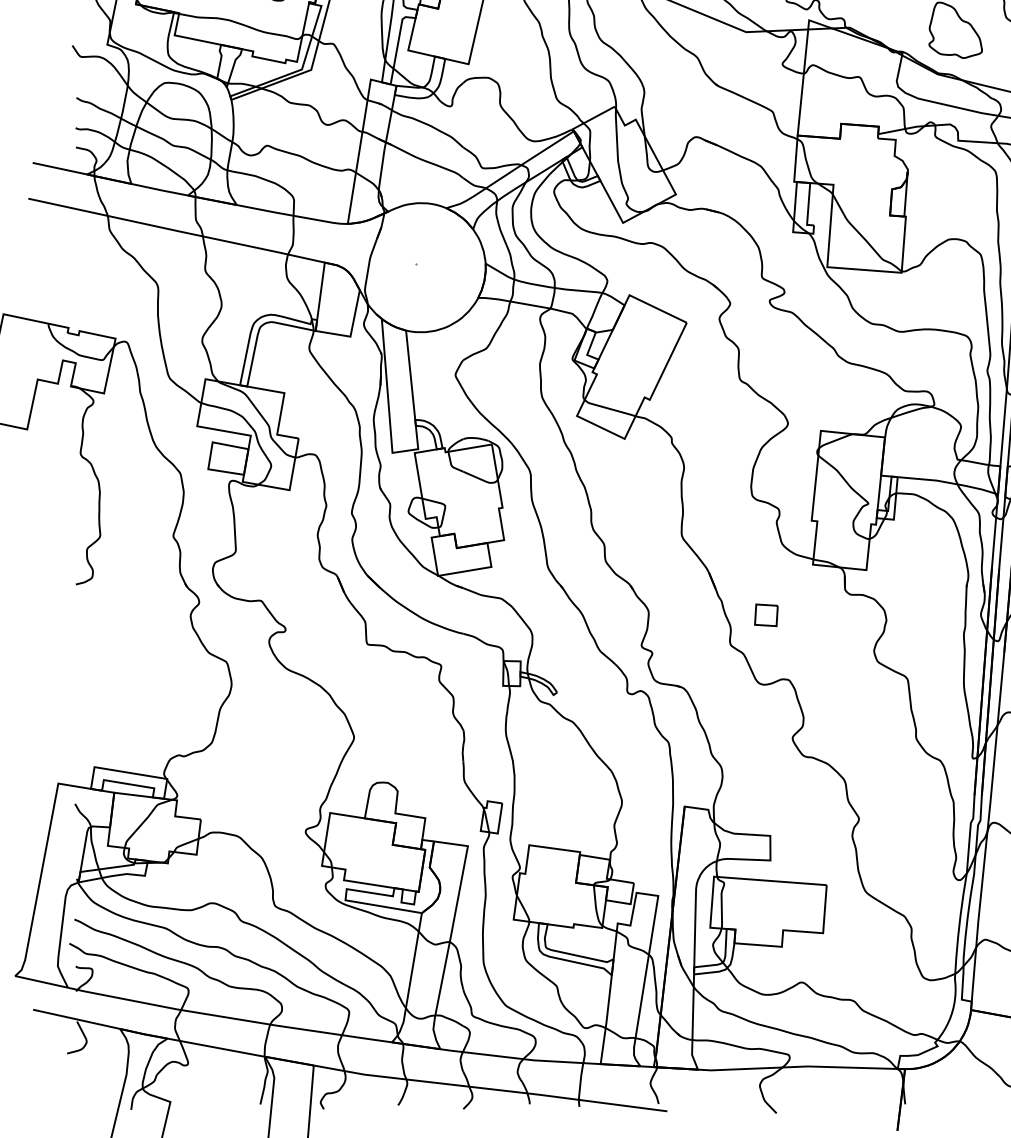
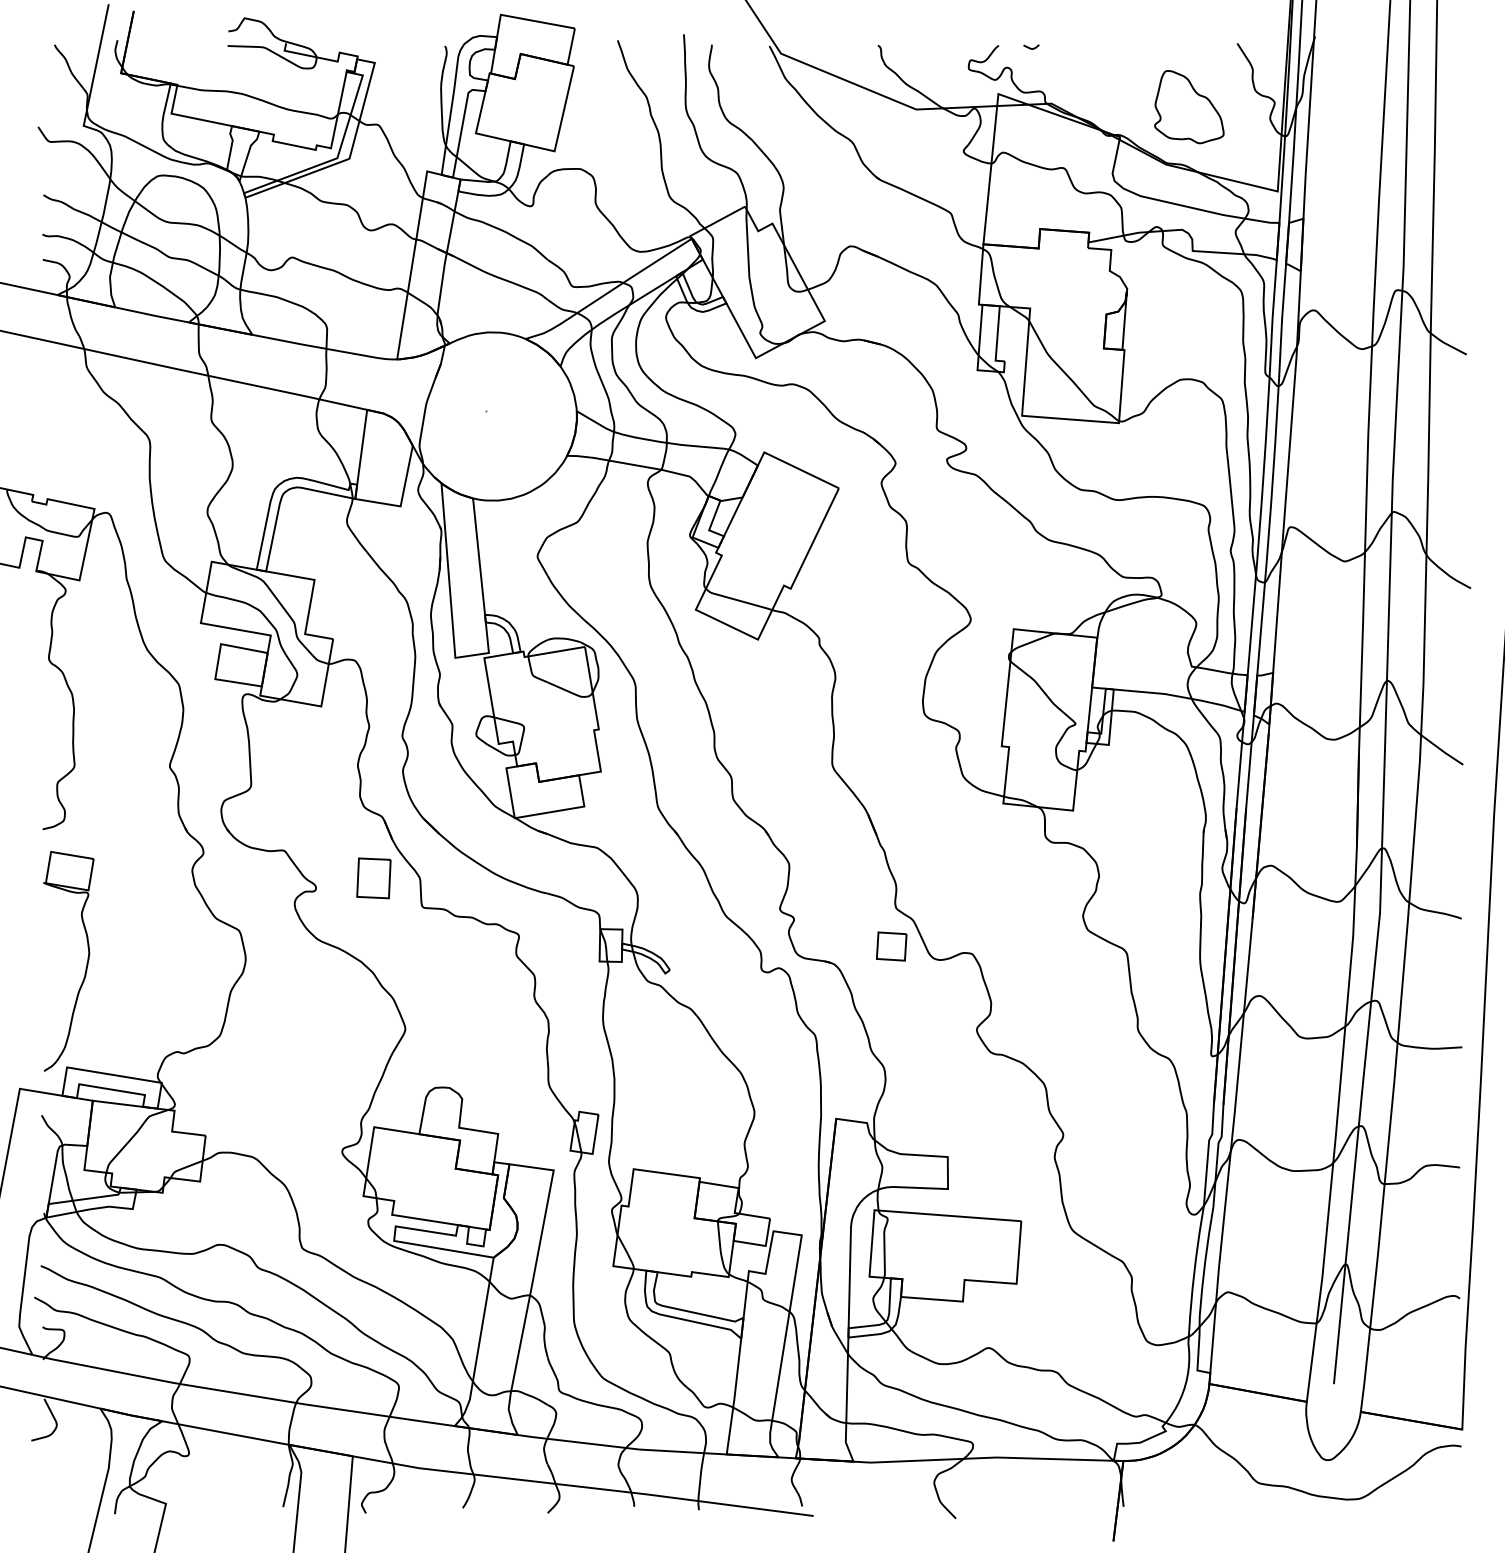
part: (766, 615) -> (891, 946), moved
part: (329, 622) -> (373, 878), added
part: (109, 687) -> (86, 963), added

